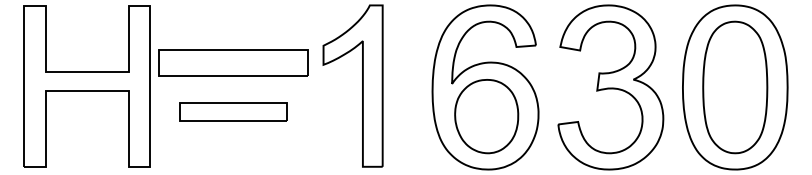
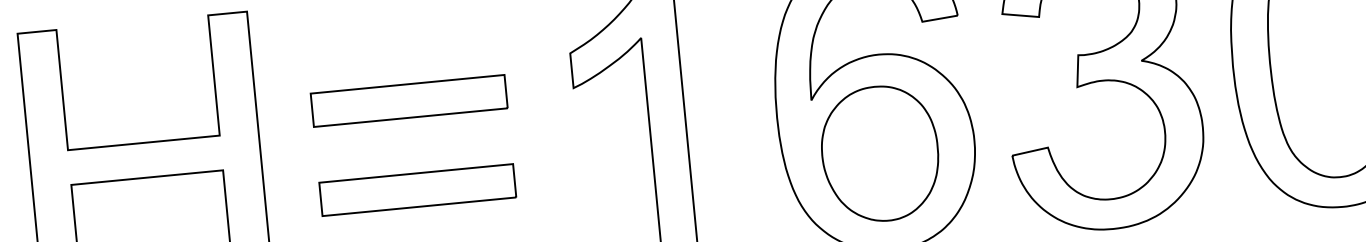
part: (233, 62) -> (408, 99), size x0.71

